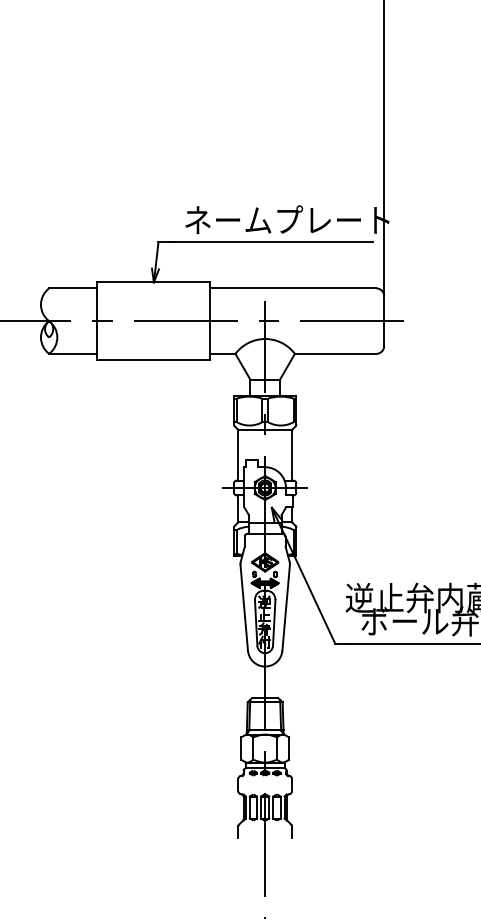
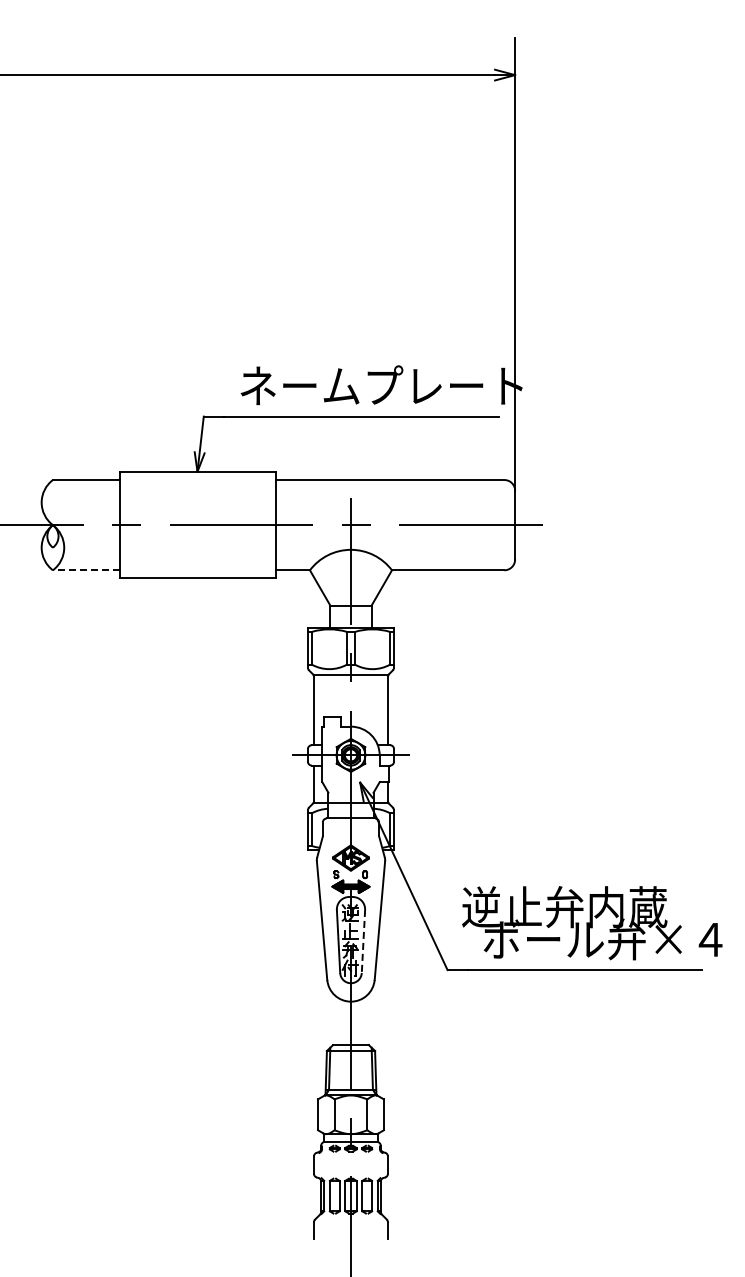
line: (72, 354) -> (85, 570), solid -> dashed
line: (274, 622) -> (363, 941), solid -> dashed

